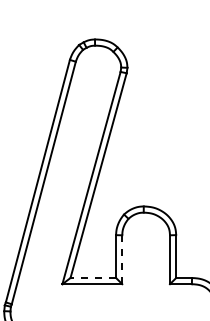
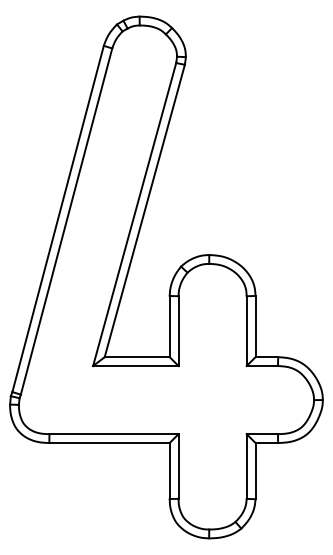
line: (122, 260) -> (178, 331), dashed -> solid
line: (93, 278) -> (137, 357), dashed -> solid

